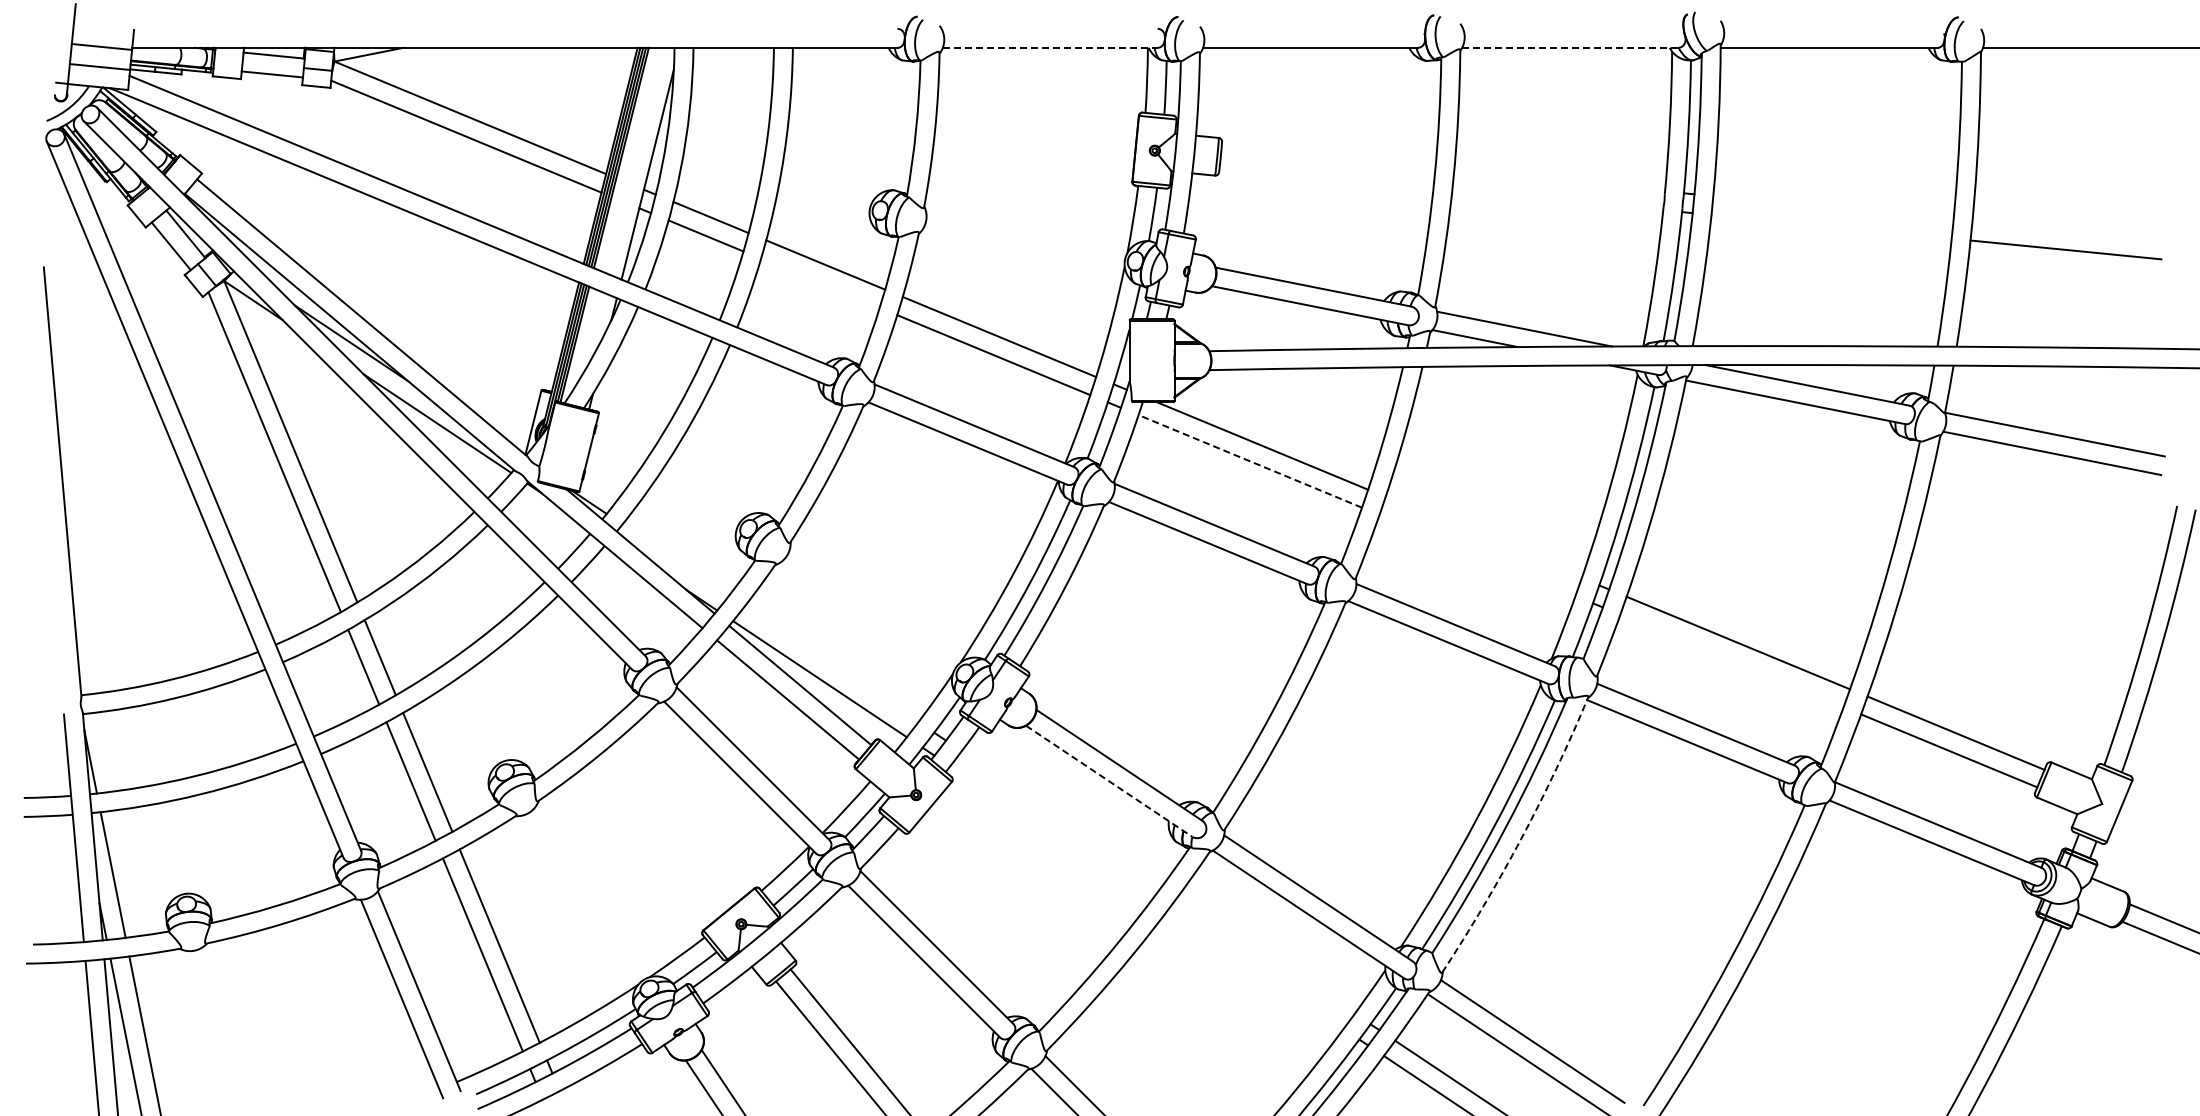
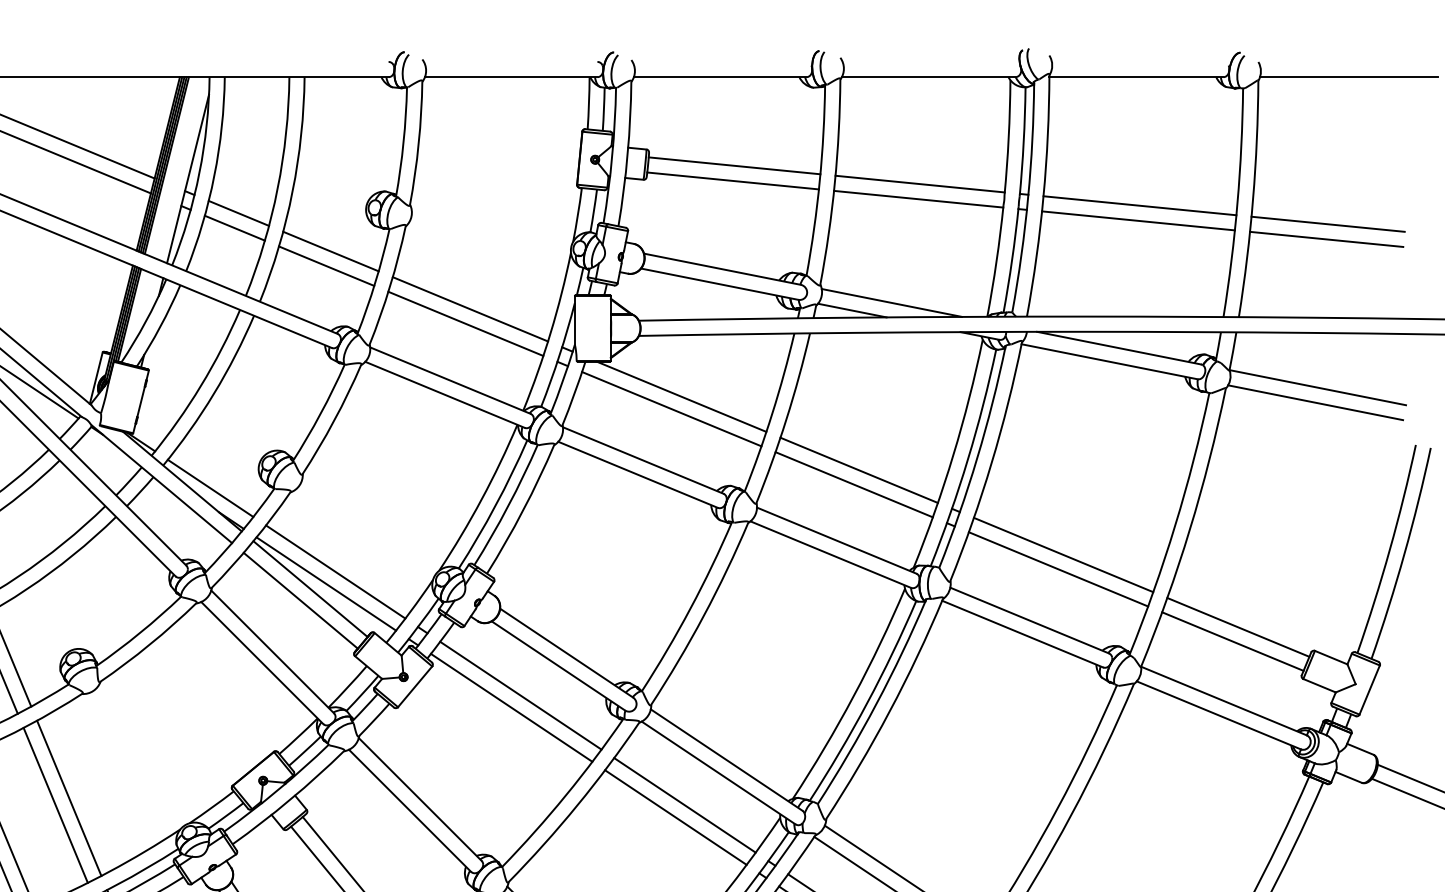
line: (1050, 47) -> (511, 76), dashed -> solid
line: (1570, 47) -> (928, 76), dashed -> solid
line: (1328, 157) -> (734, 165), added
line: (1326, 176) -> (732, 180), added
line: (1559, 180) -> (920, 183), added
line: (1557, 199) -> (918, 198), added
line: (1833, 207) -> (1139, 205), added
line: (1831, 226) -> (1138, 220), added
line: (2067, 230) -> (1327, 223), added
line: (820, 282) -> (326, 265), added
line: (1250, 461) -> (671, 409), dashed -> solid
line: (1483, 537) -> (859, 470), added
line: (1477, 555) -> (854, 484), added
line: (675, 559) -> (210, 487), added
line: (1731, 660) -> (1058, 569), added
line: (831, 664) -> (335, 572), added
line: (1109, 781) -> (558, 666), dashed -> solid
line: (1061, 818) -> (520, 695), added
line: (1050, 833) -> (511, 707), added
arc: (1521, 838) -> (889, 711), dashed -> solid
line: (1266, 954) -> (684, 805), added
line: (1255, 970) -> (675, 817), added

